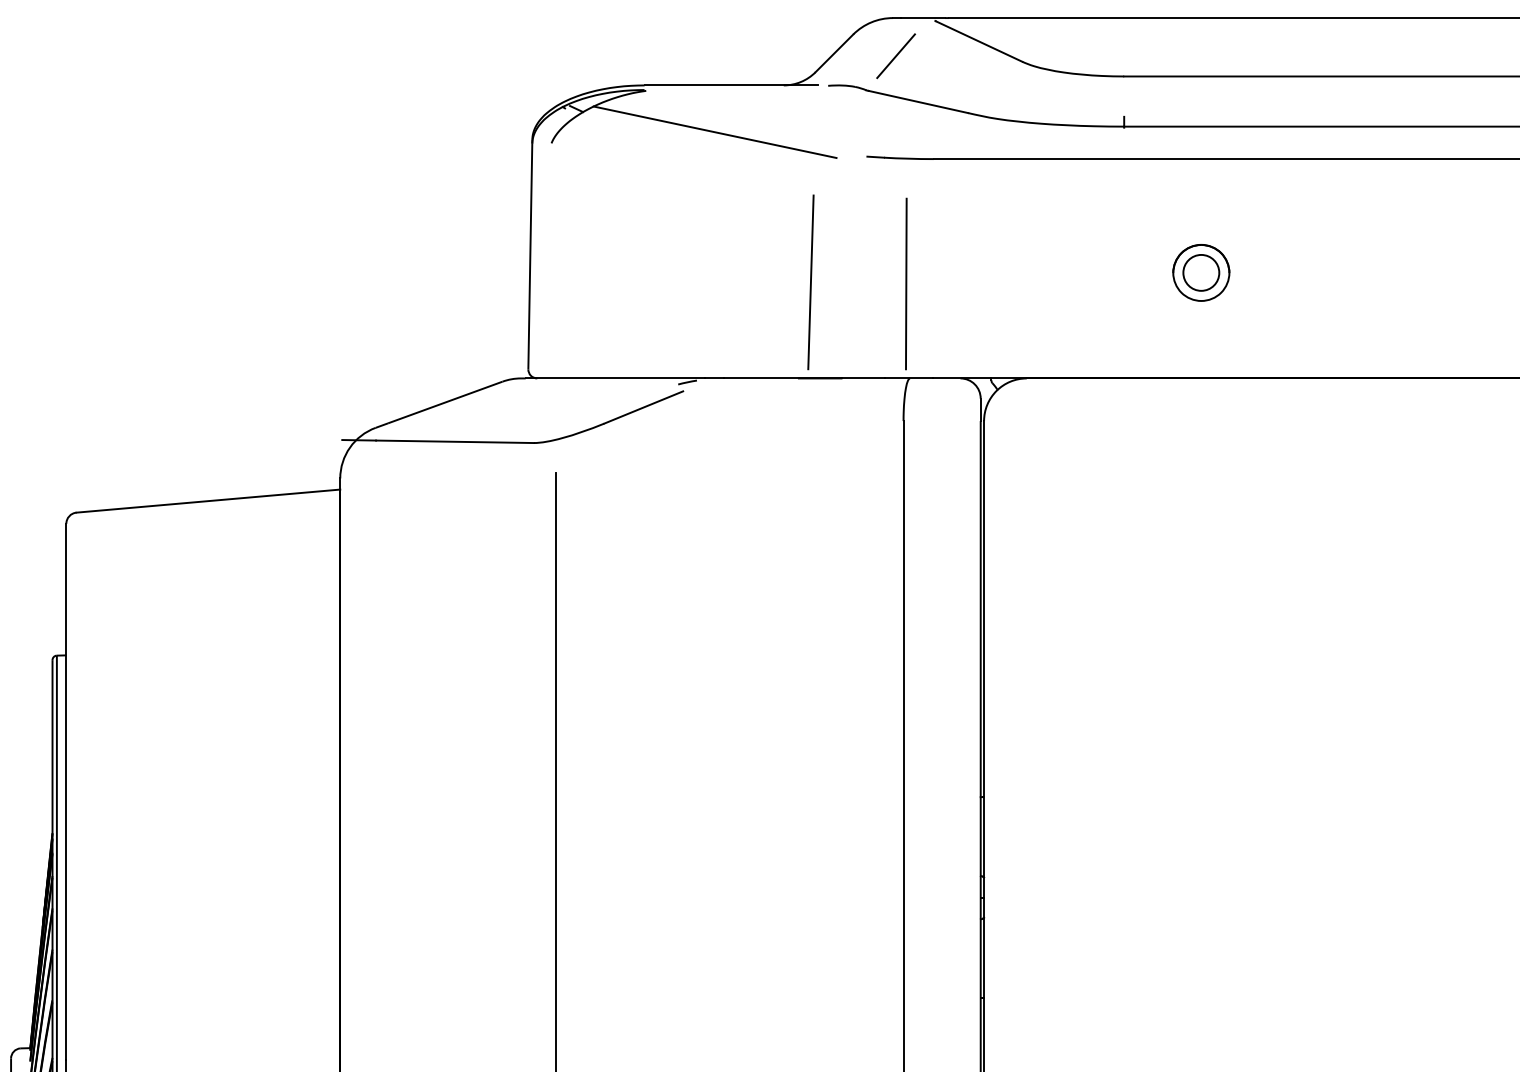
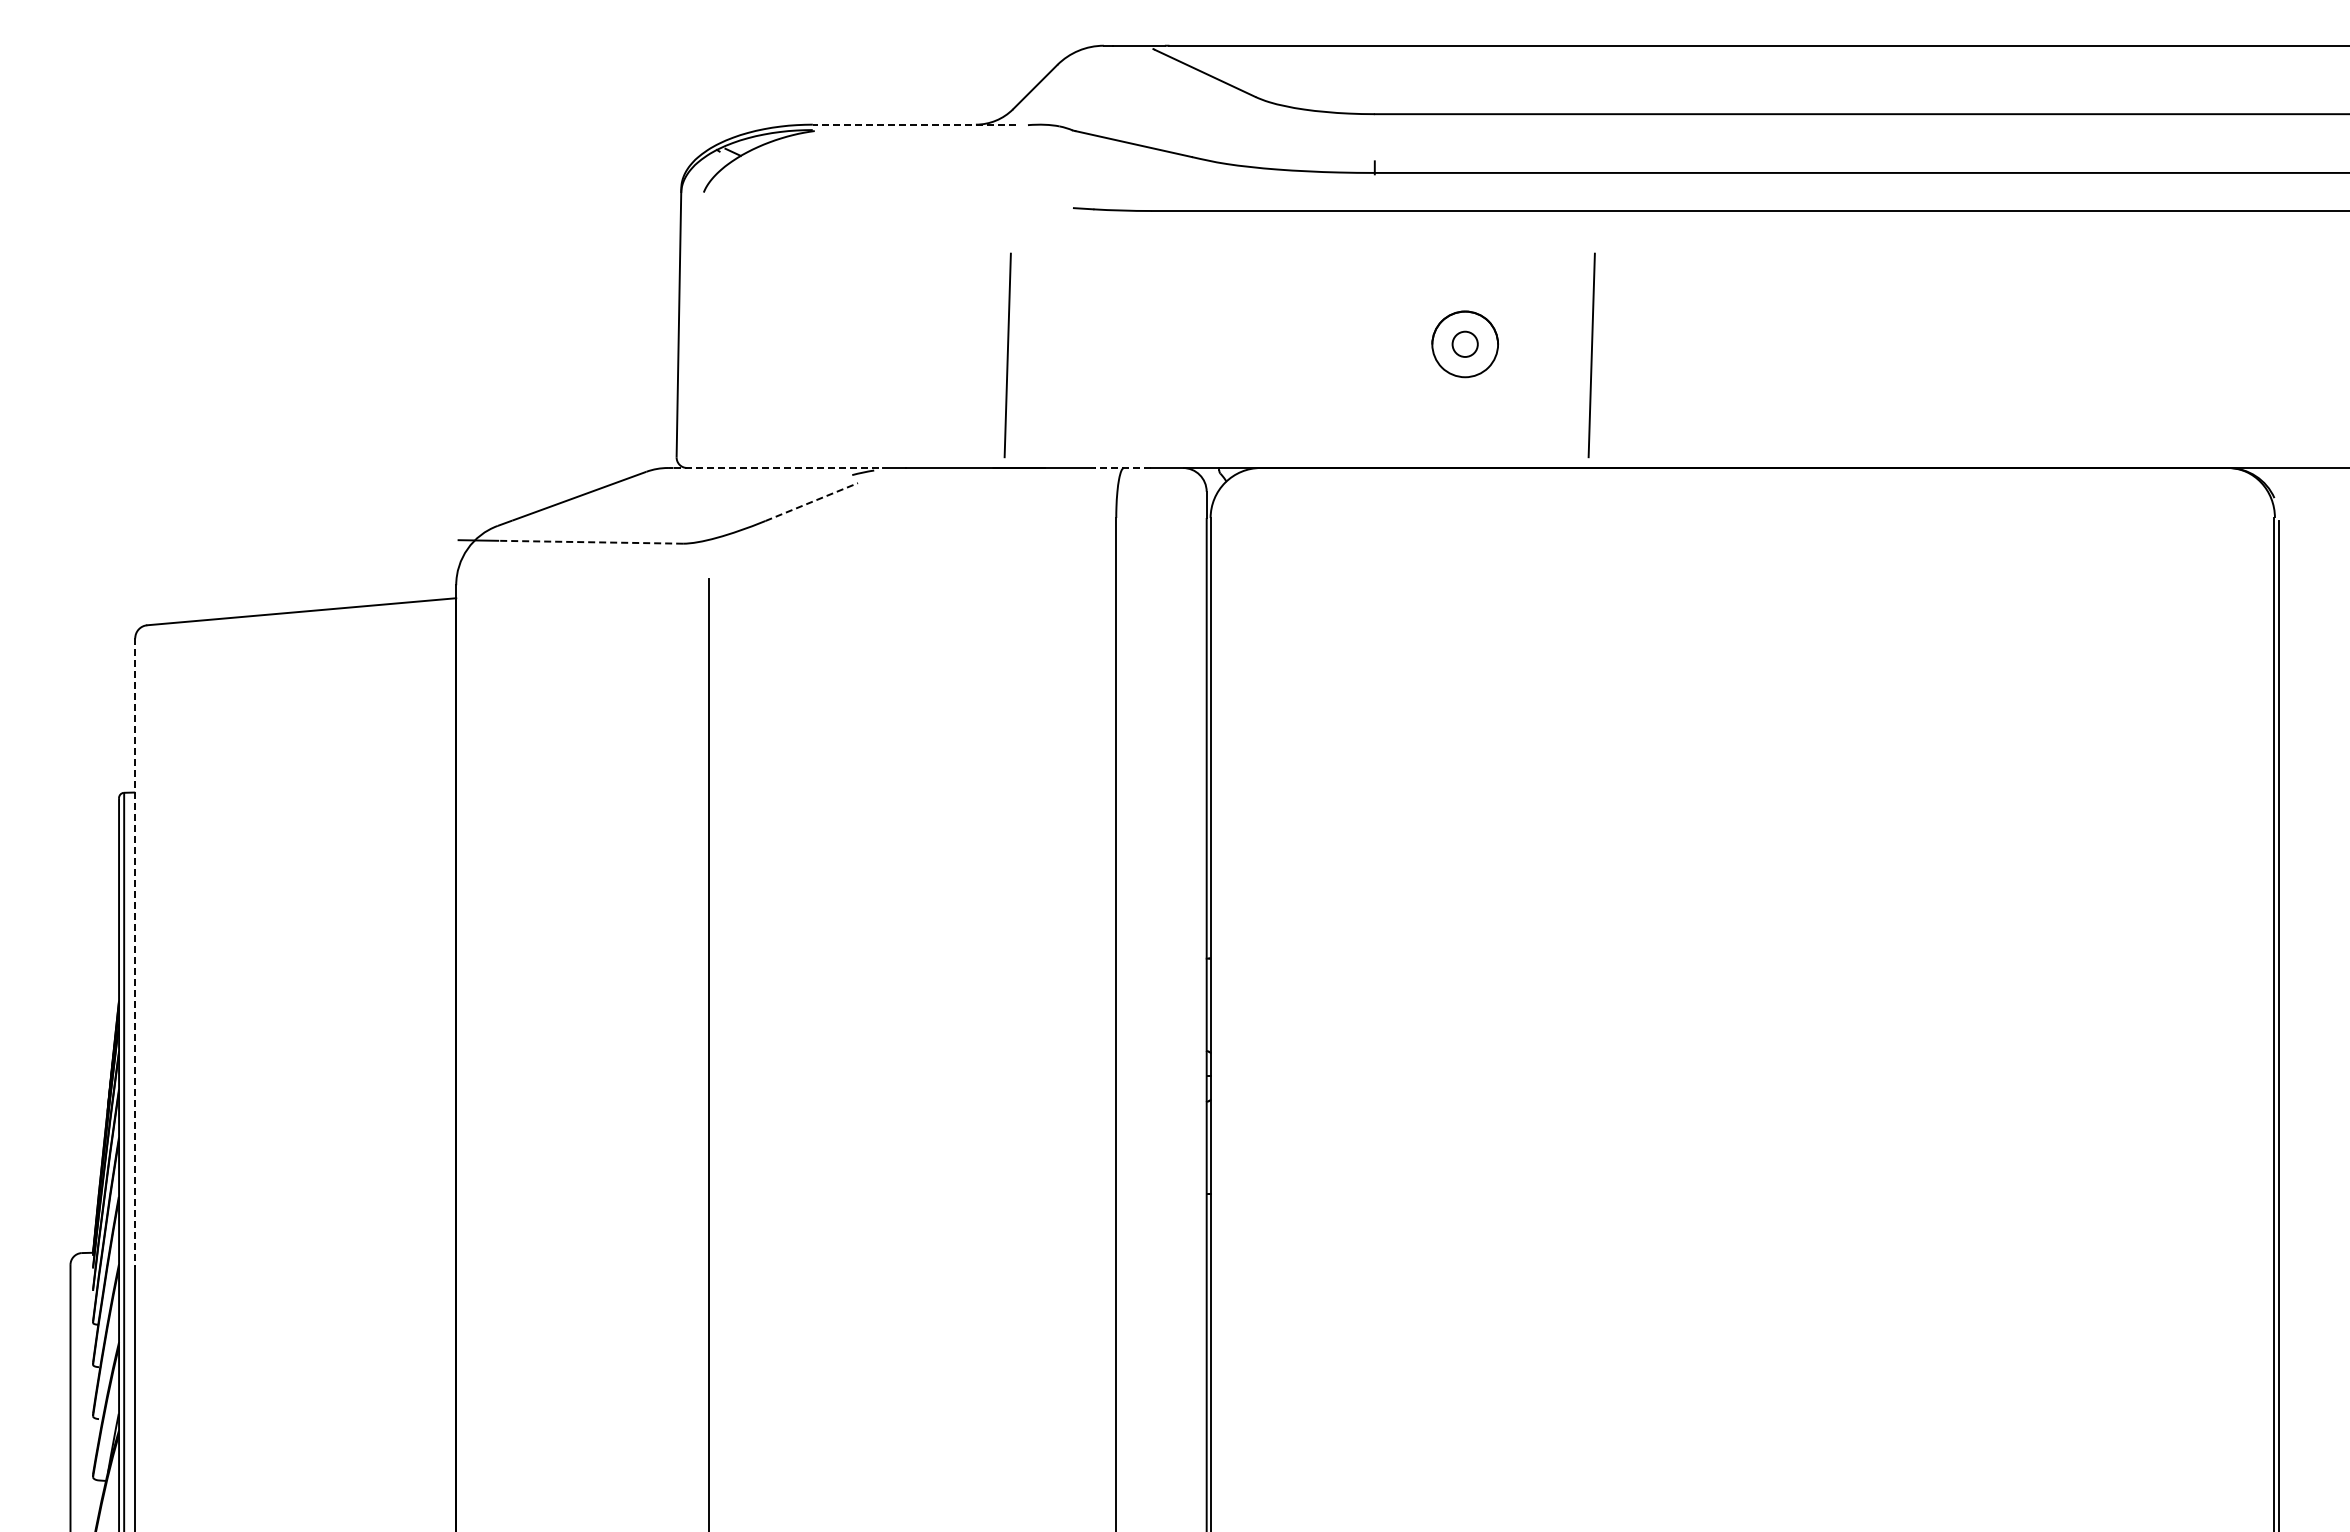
line: (896, 55) -> (1107, 89), removed
line: (731, 85) -> (914, 124), solid -> dashed
line: (715, 132) -> (895, 179), removed
circle: (1201, 273) -> (1465, 344), size x0.6
line: (1309, 282) -> (1591, 355), added
line: (906, 284) -> (1119, 357), removed
line: (615, 378) -> (778, 468), solid -> dashed
line: (908, 378) -> (1122, 468), solid -> dashed
line: (643, 407) -> (811, 502), solid -> dashed
line: (454, 442) -> (590, 542), solid -> dashed
line: (66, 791) -> (135, 952), solid -> dashed

